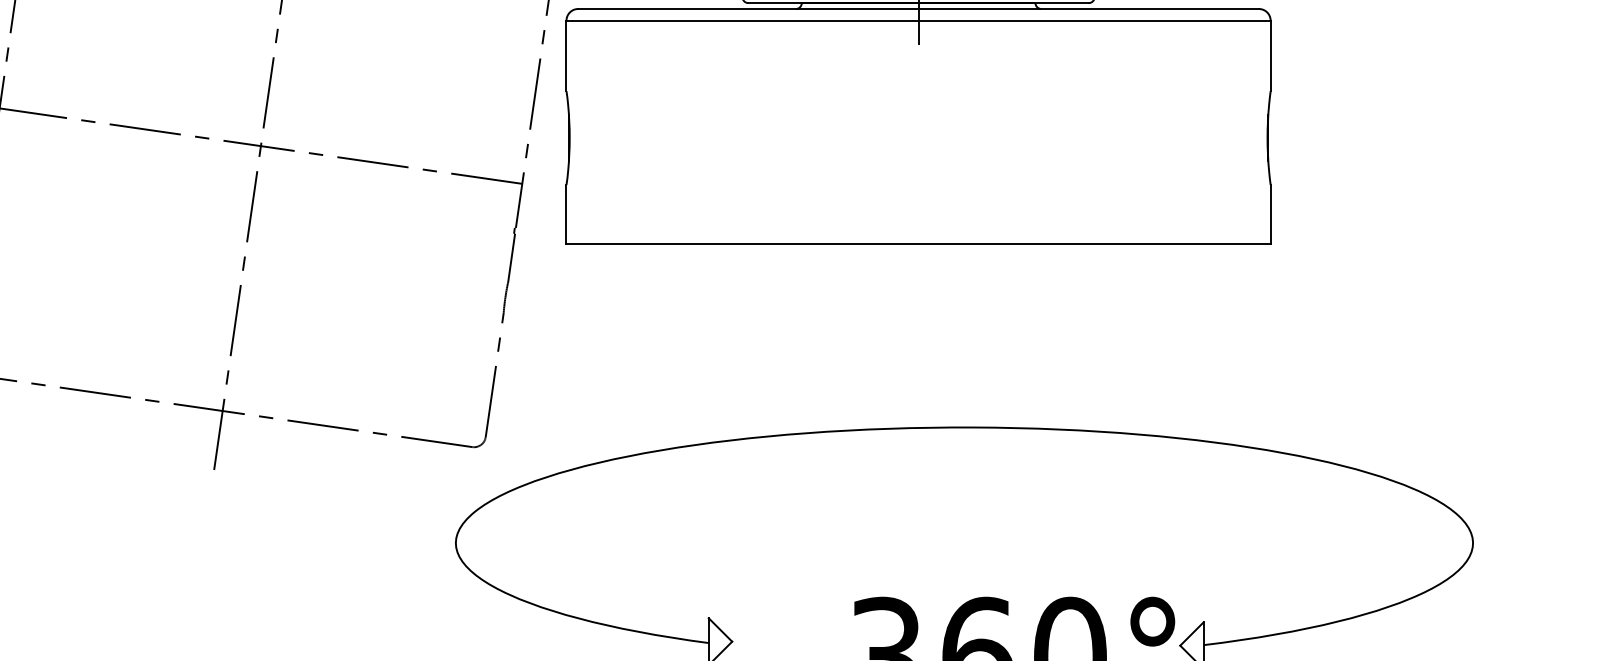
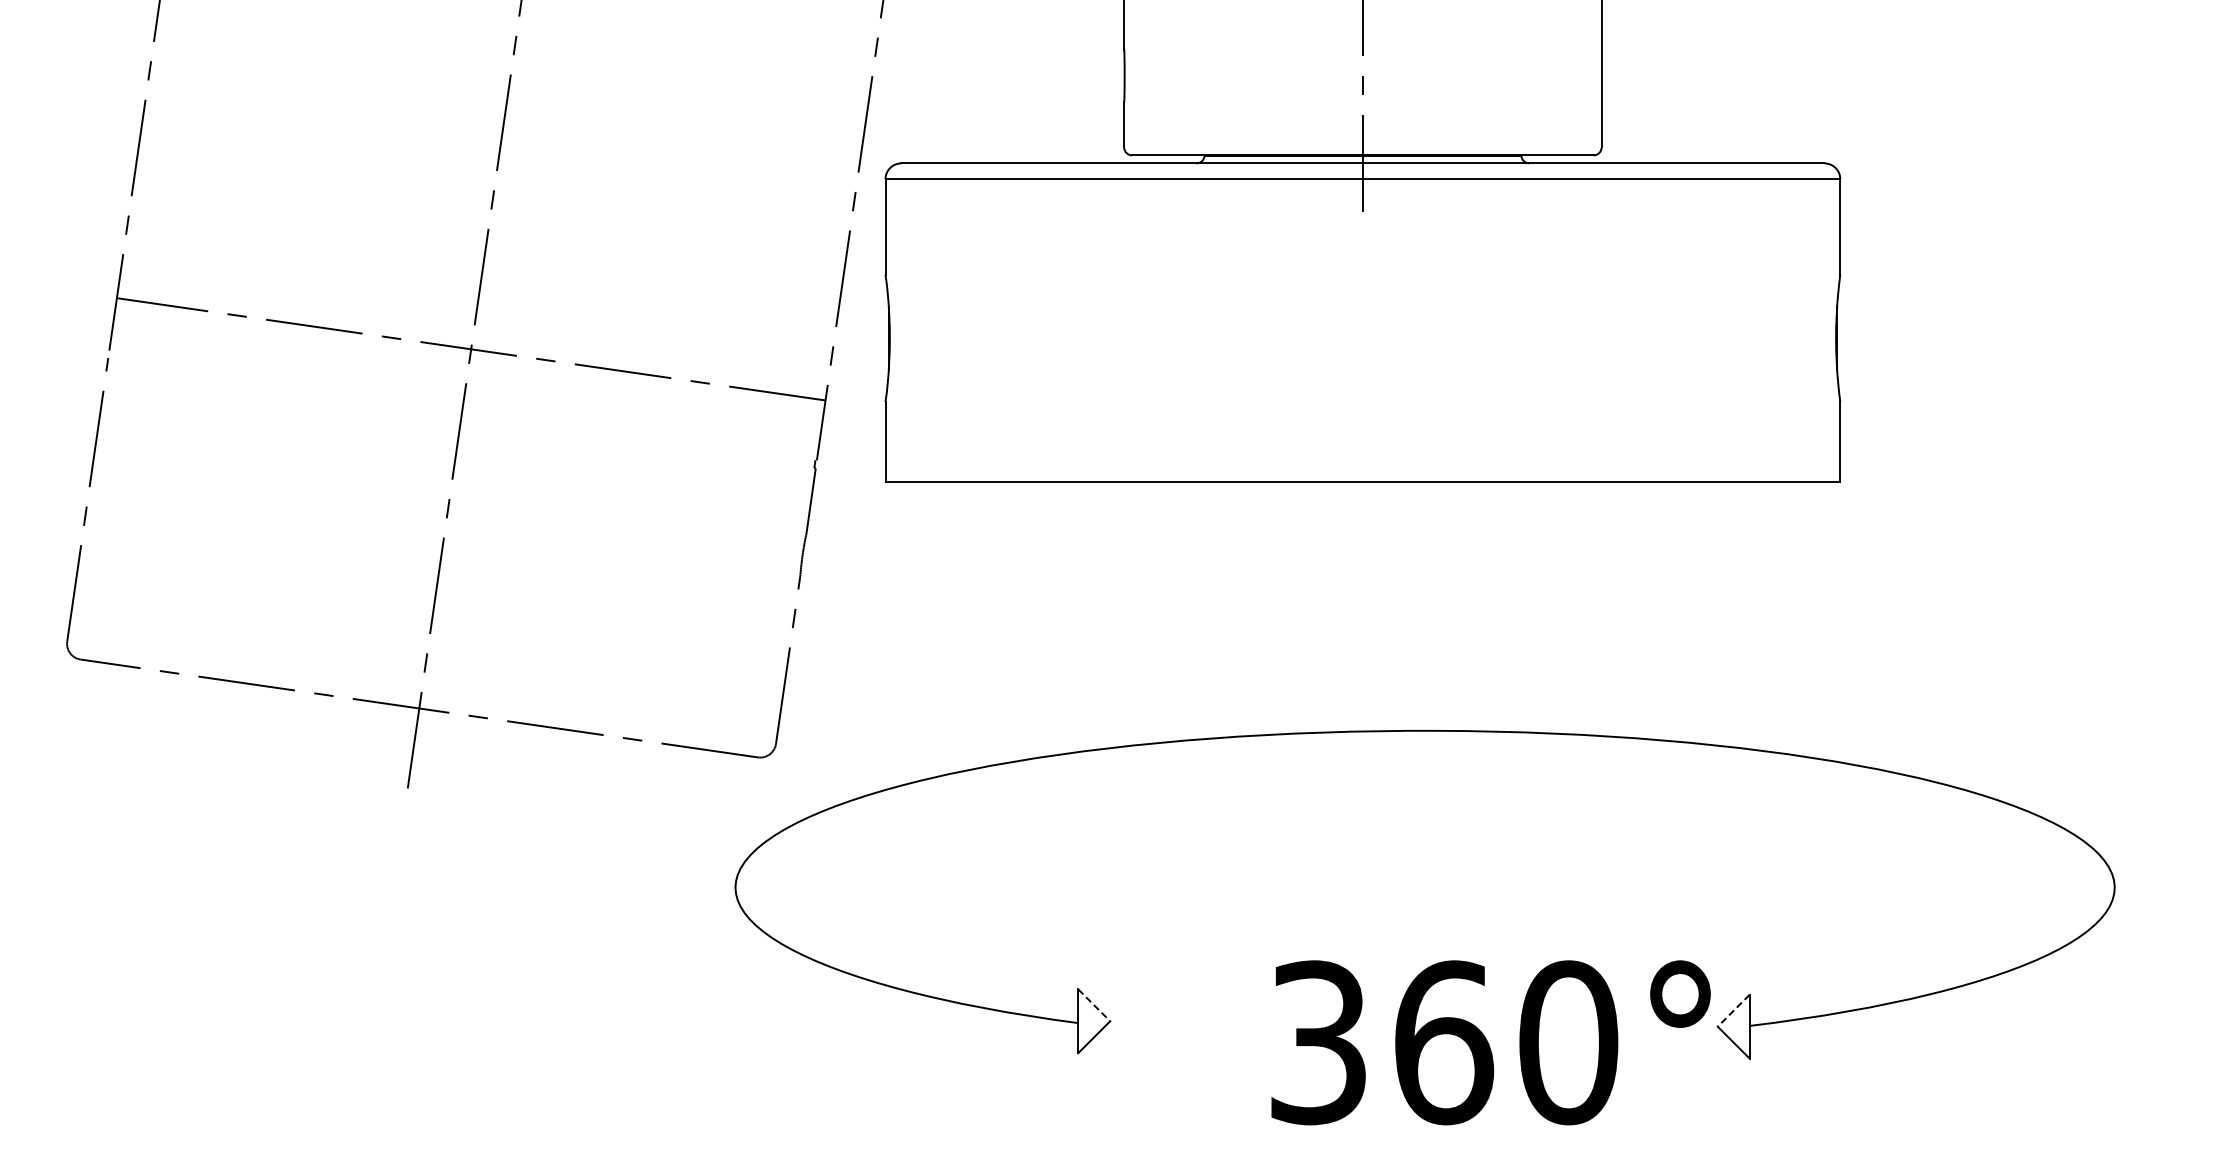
line: (720, 630) -> (1094, 1005), solid -> dashed
line: (1191, 633) -> (1733, 1010), solid -> dashed

